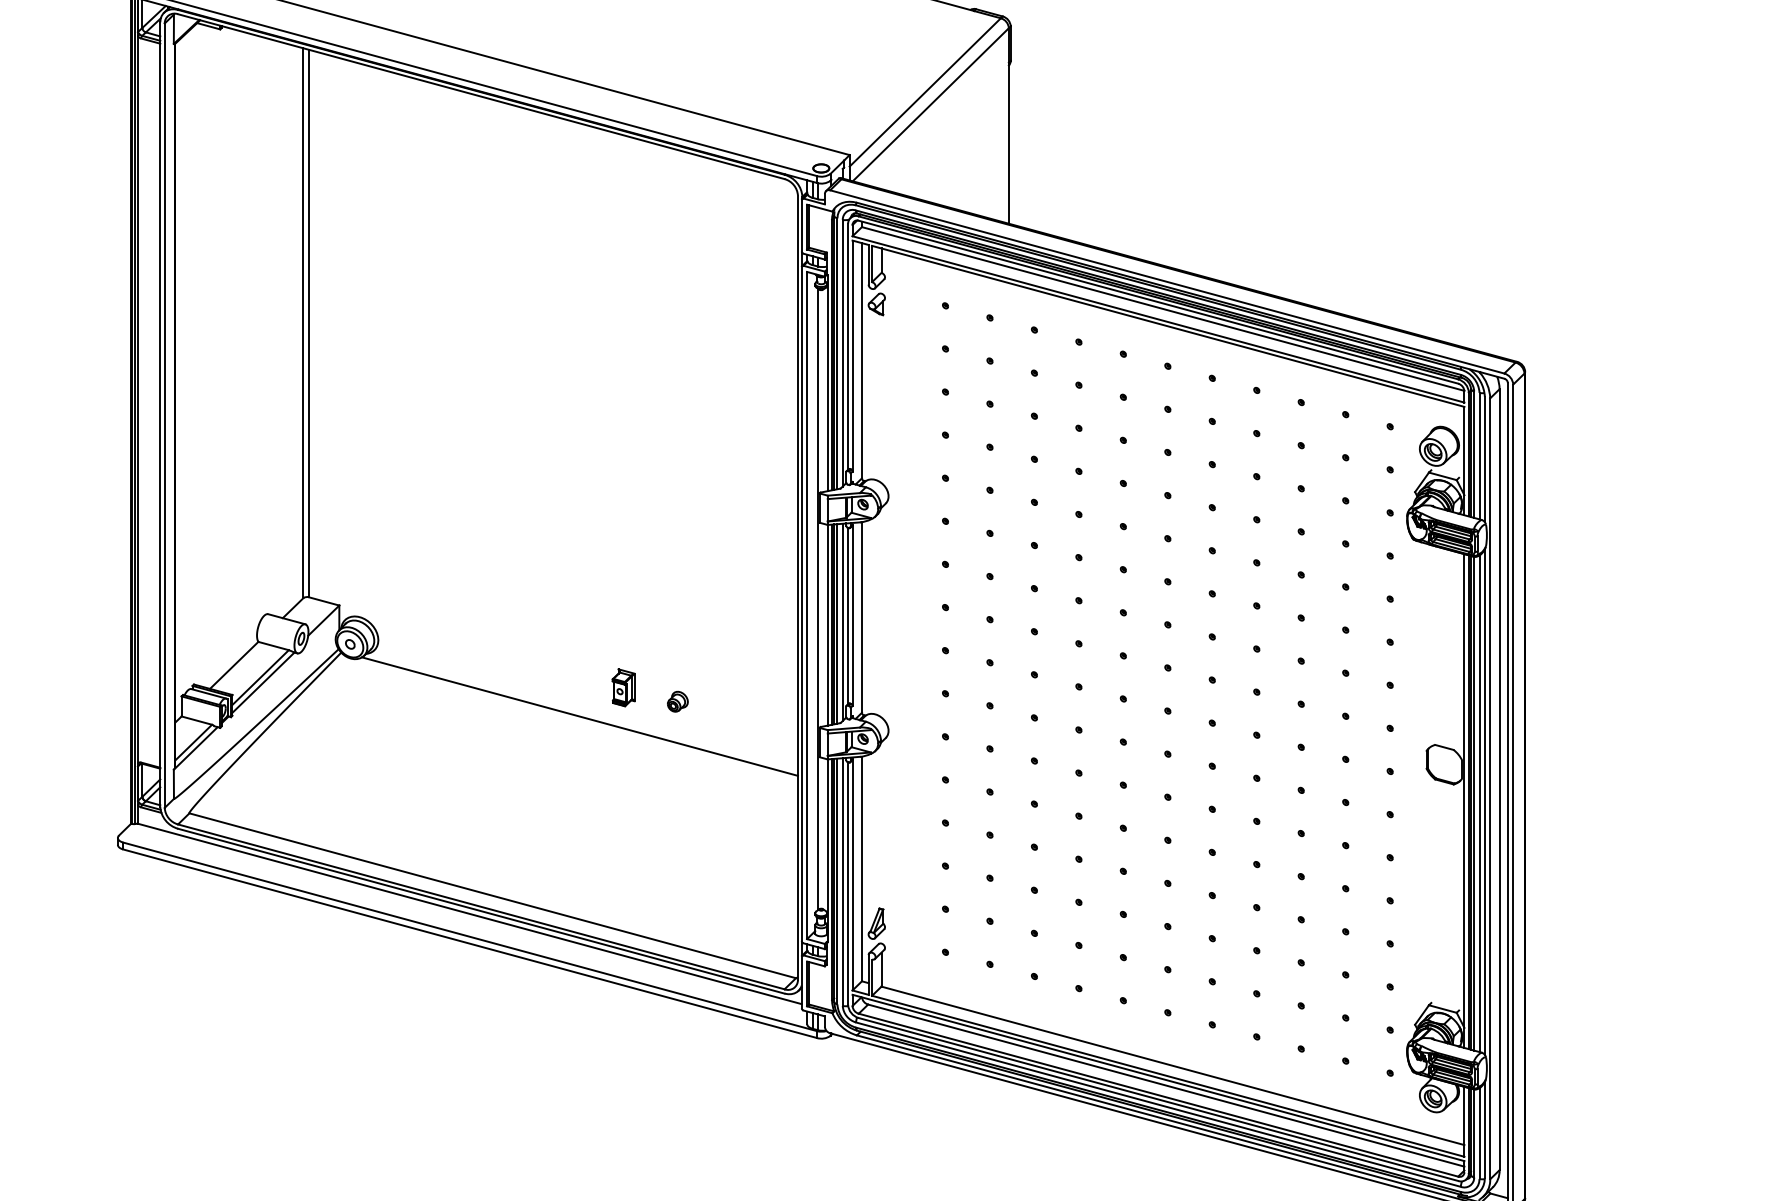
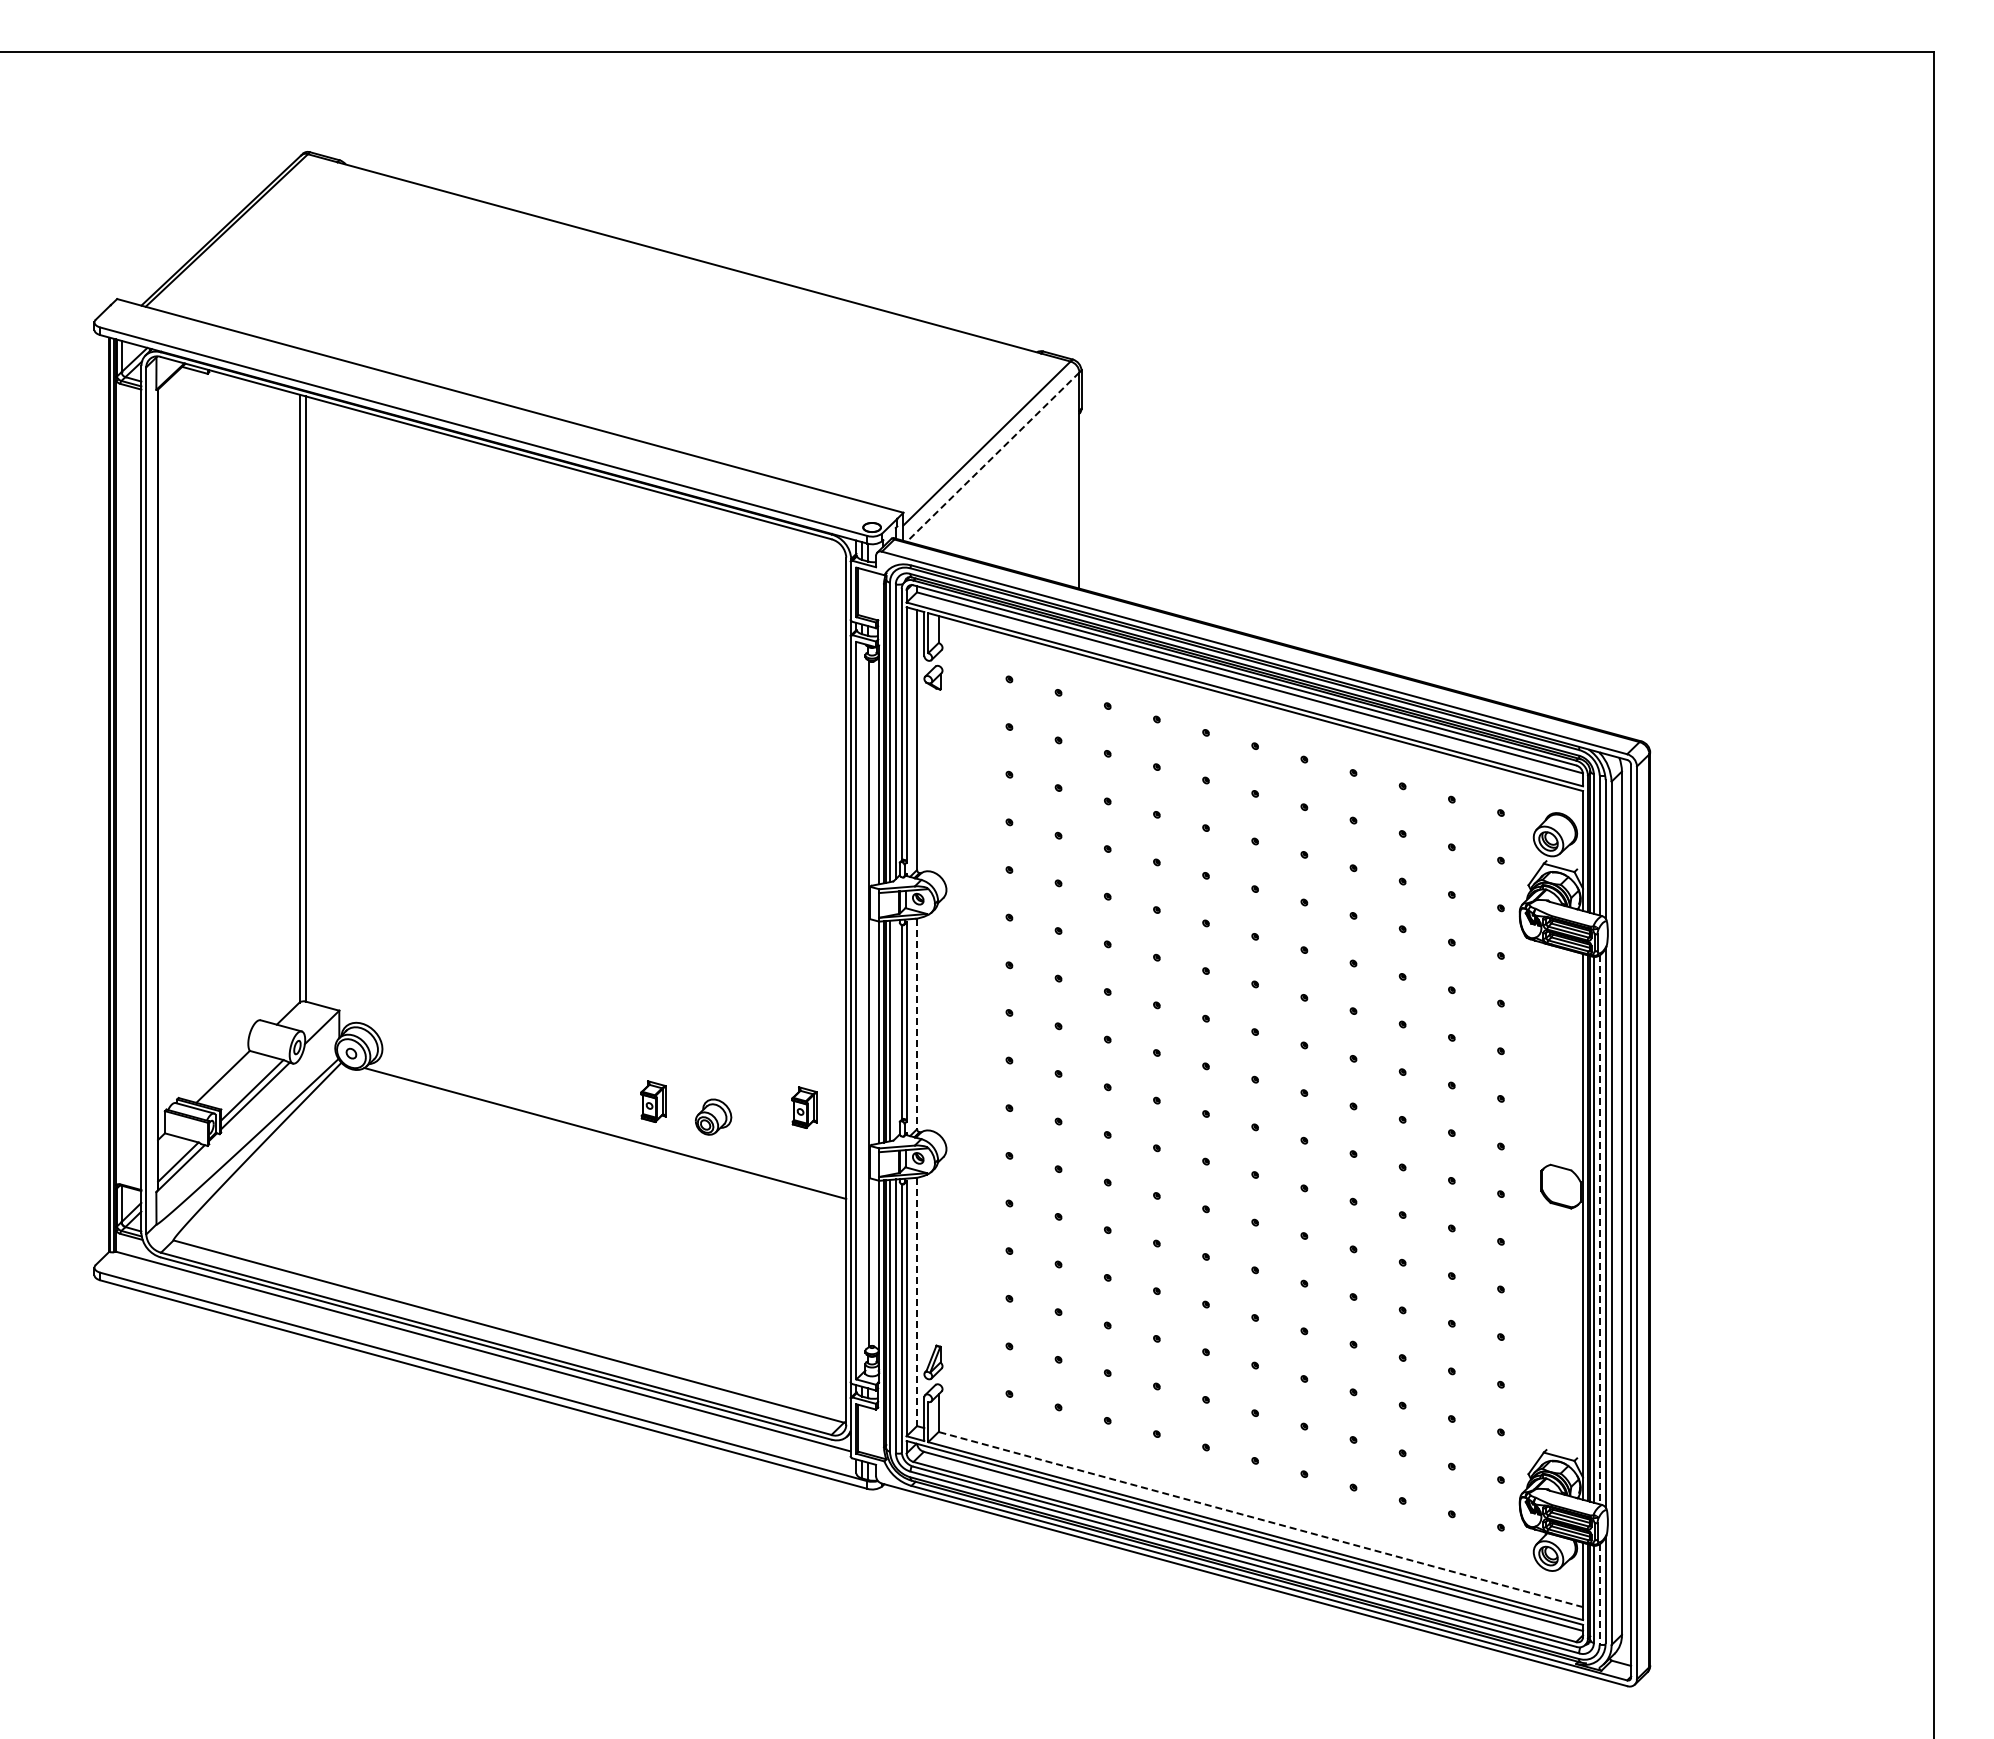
line: (931, 105) -> (993, 457), solid -> dashed
line: (862, 618) -> (917, 1024), solid -> dashed
line: (842, 622) -> (895, 1029), removed
part: (760, 693) -> (804, 1107), added
part: (677, 701) -> (713, 1116), size x1.6
line: (1479, 804) -> (1599, 1230), solid -> dashed
line: (862, 869) -> (917, 1302), solid -> dashed
line: (1172, 1065) -> (1260, 1519), solid -> dashed
line: (1479, 1133) -> (1599, 1594), solid -> dashed

